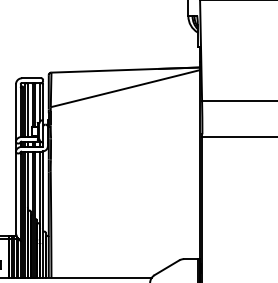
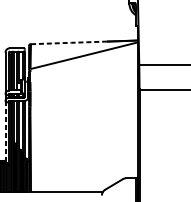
line: (105, 70) -> (69, 42), solid -> dashed
line: (15, 192) -> (5, 130), solid -> dashed

